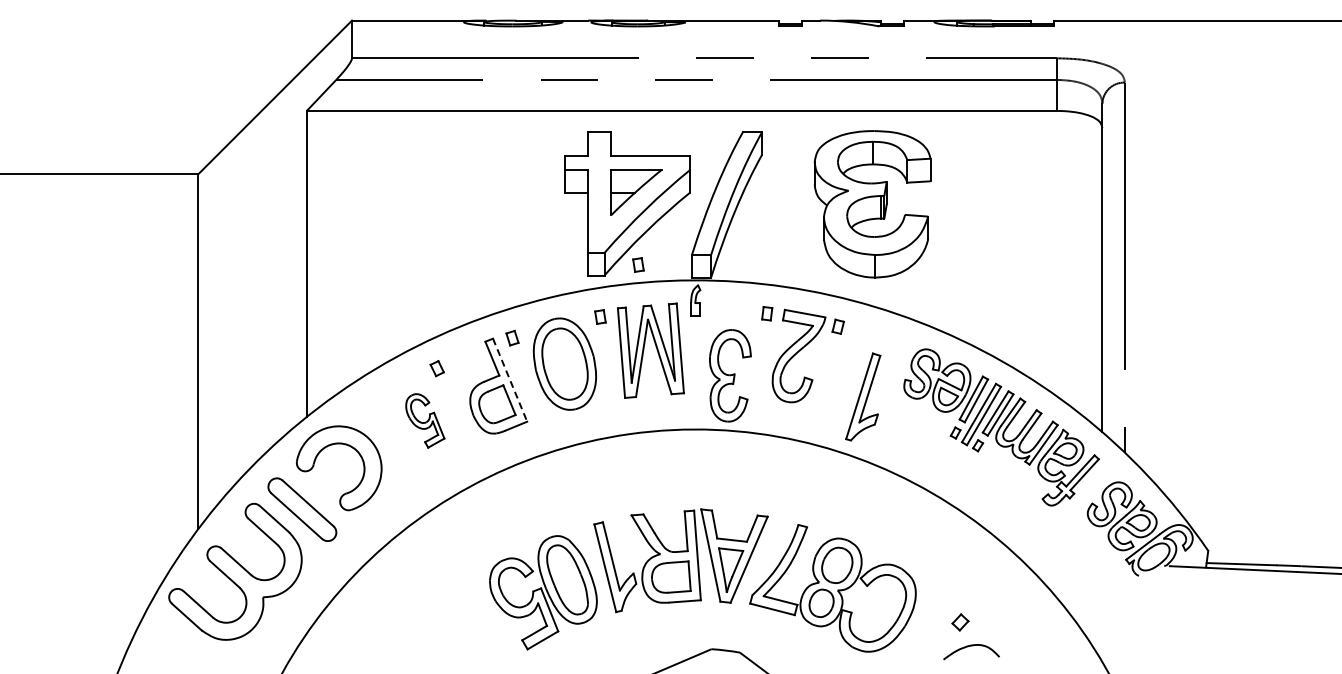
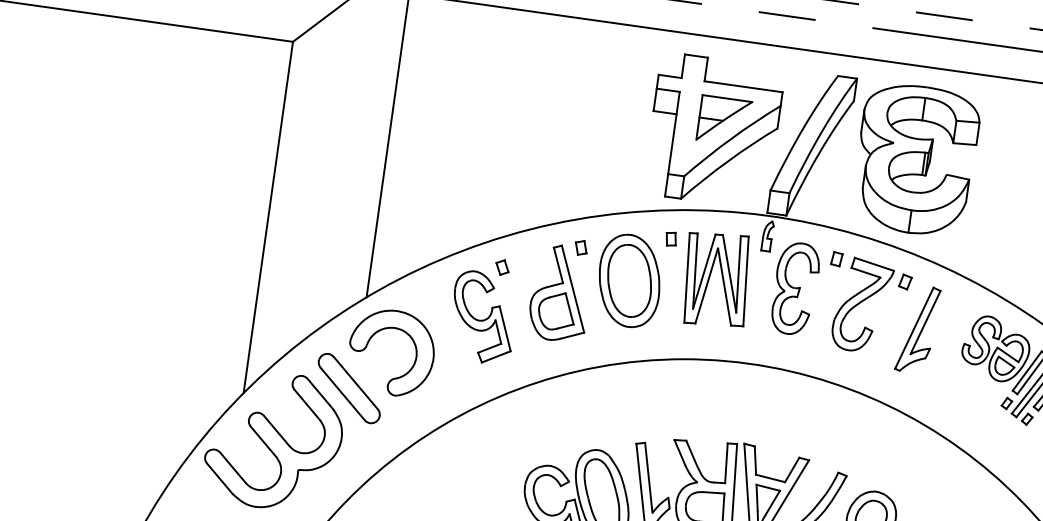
part: (872, 204) -> (915, 159), moved
part: (638, 264) -> (716, 192), removed
part: (730, 375) -> (795, 288), moved
line: (510, 380) -> (573, 289), dashed -> solid
part: (863, 396) -> (918, 328), moved
part: (425, 420) -> (483, 317), size x1.67

